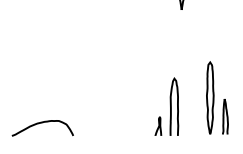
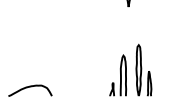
part: (216, 96) -> (143, 69), moved

